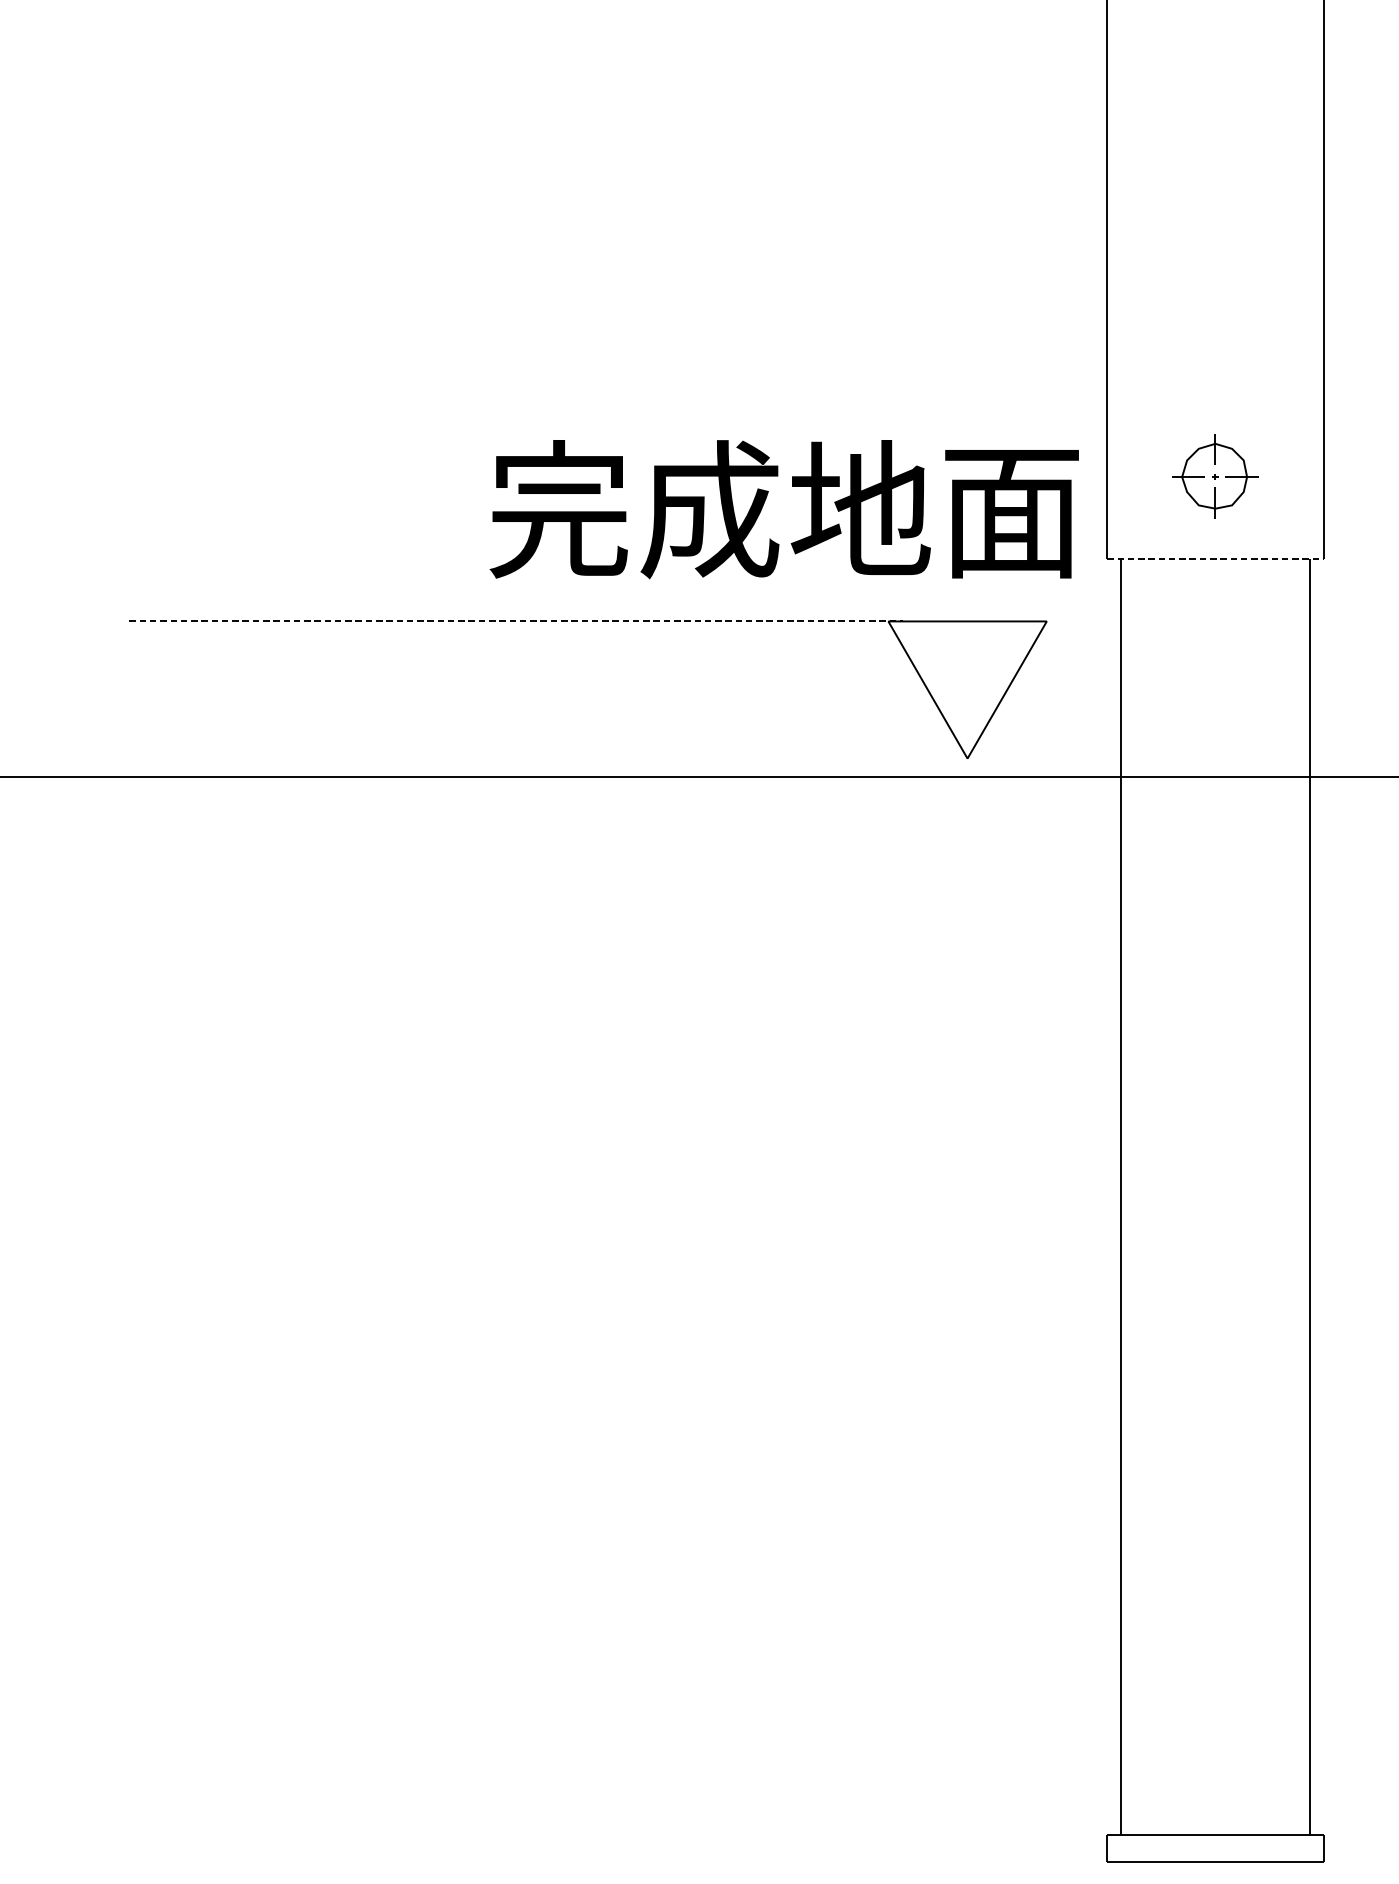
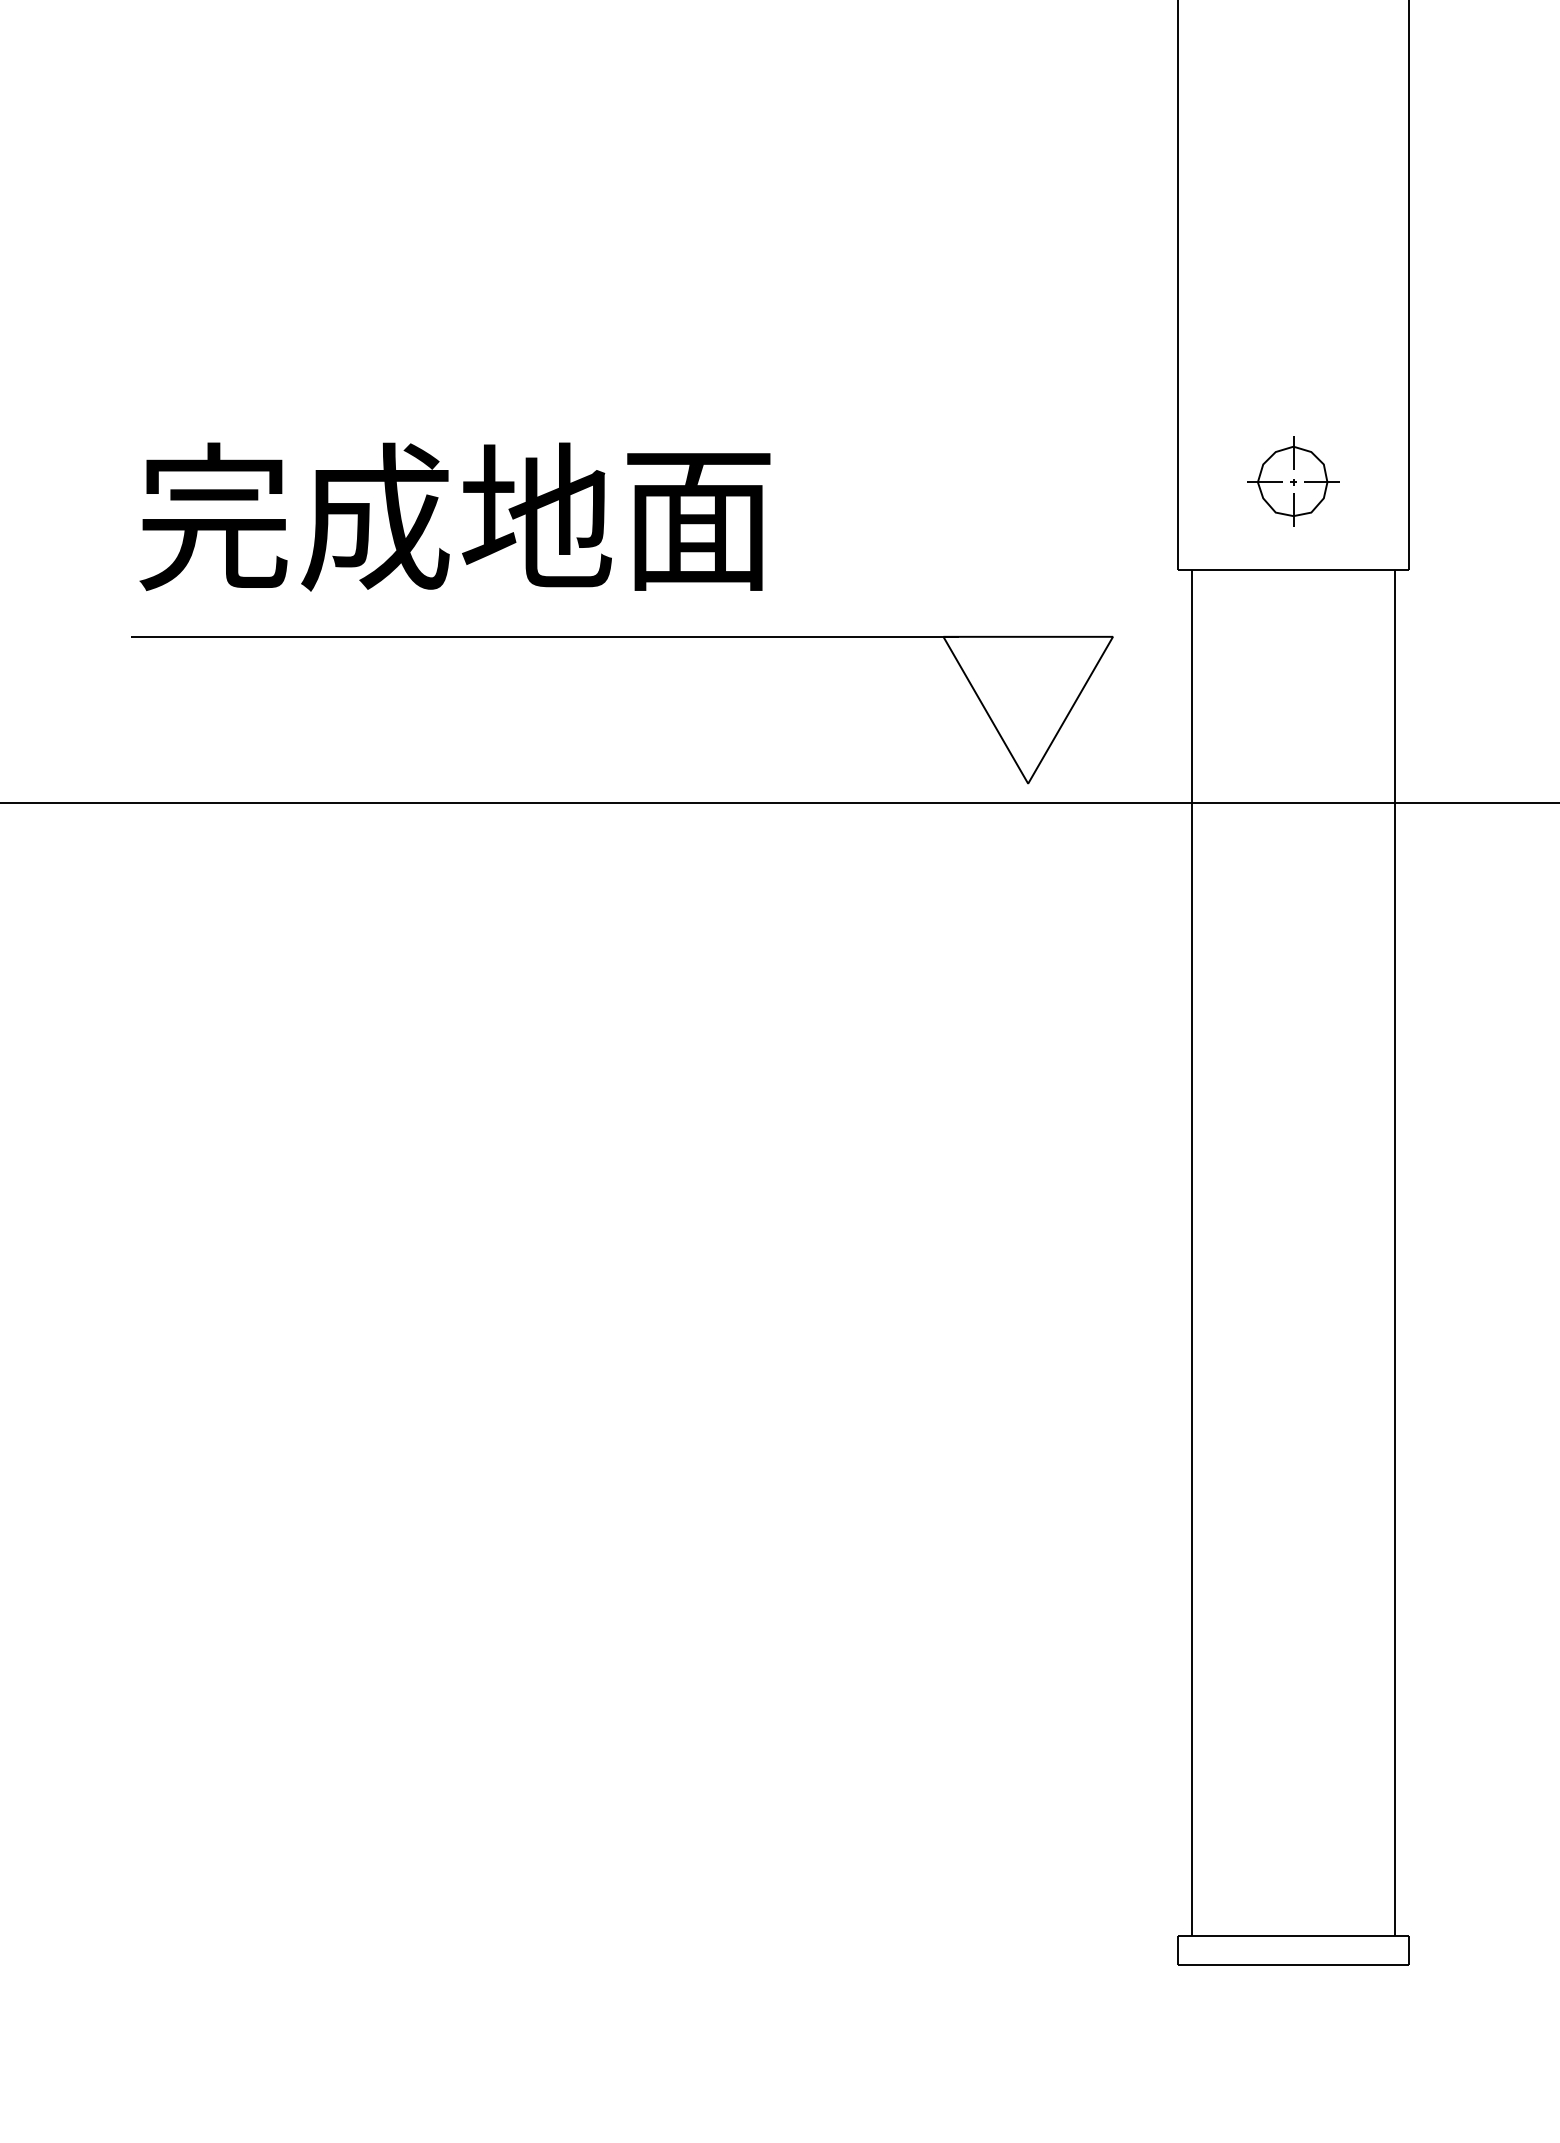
text: (783, 509) -> (454, 516), moved
line: (1215, 558) -> (1293, 569), dashed -> solid
line: (515, 621) -> (544, 636), dashed -> solid

